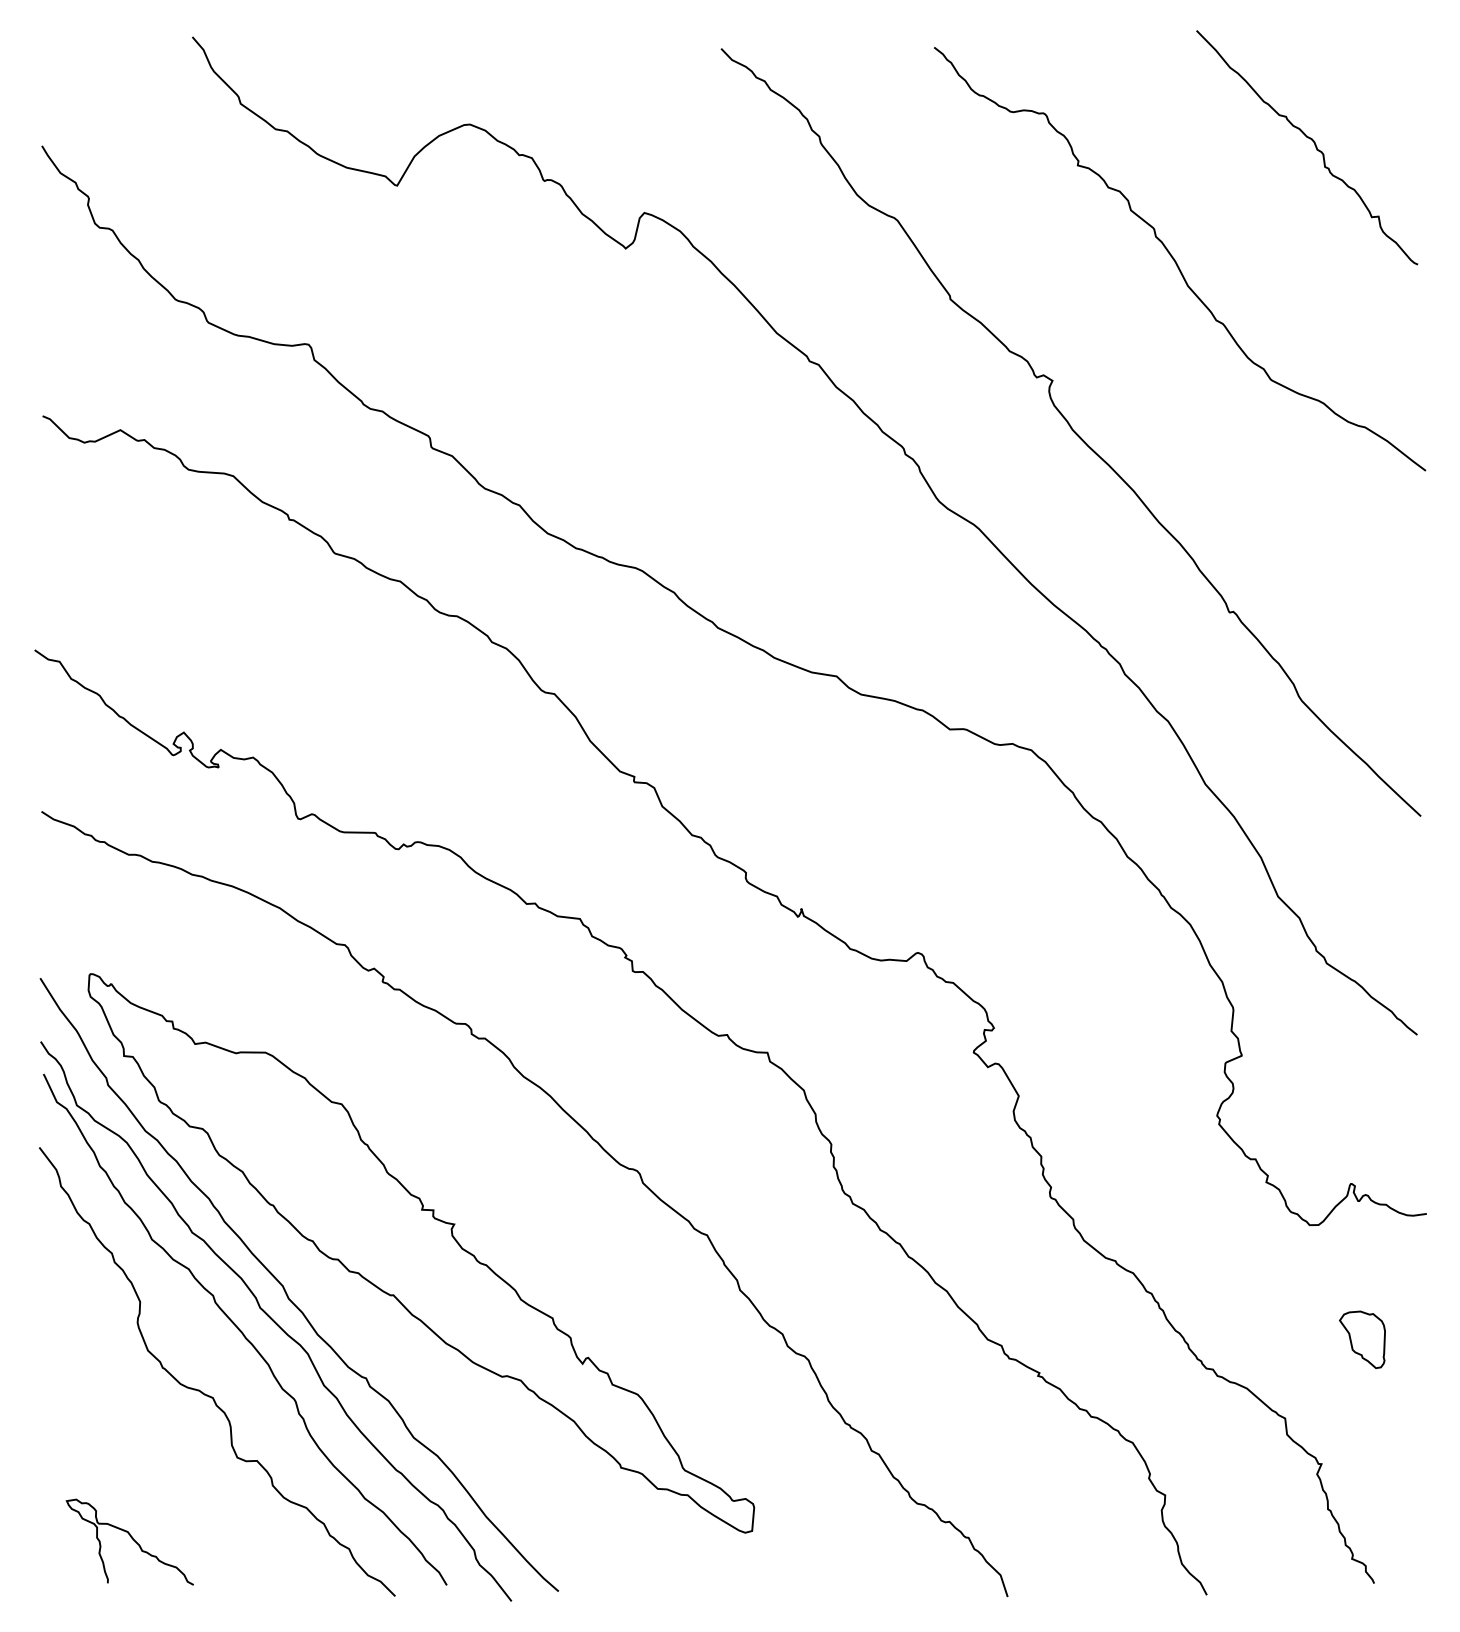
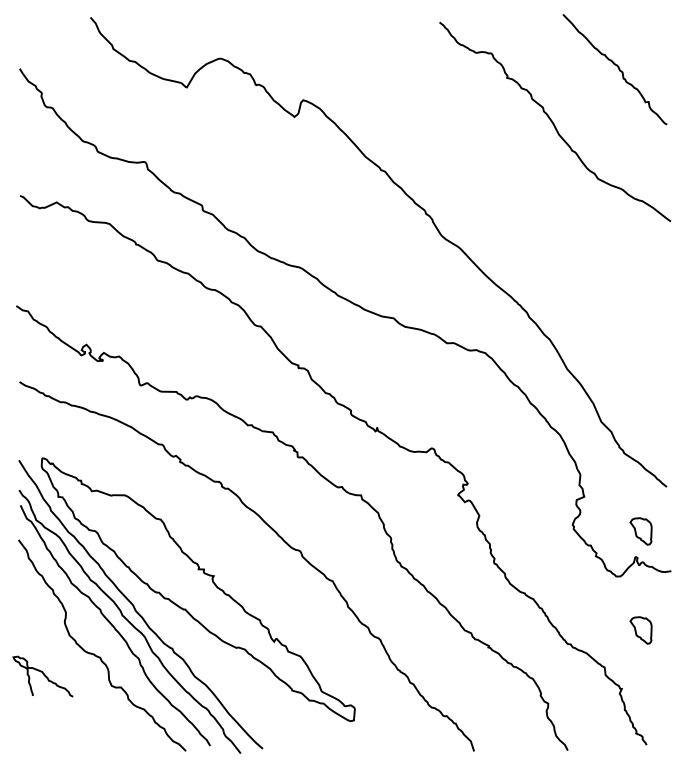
curve: (1070, 430) -> (503, 202), removed
part: (1361, 1129) -> (640, 531), added
curve: (130, 1539) -> (43, 675), moved

